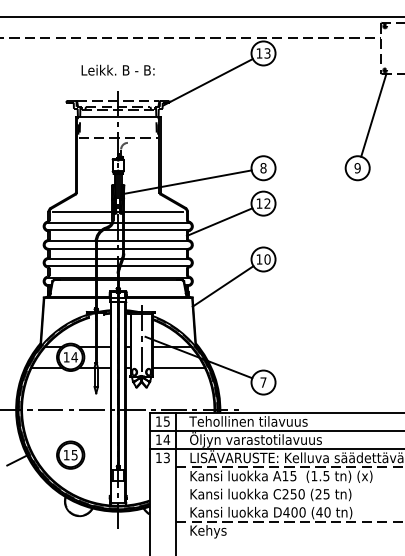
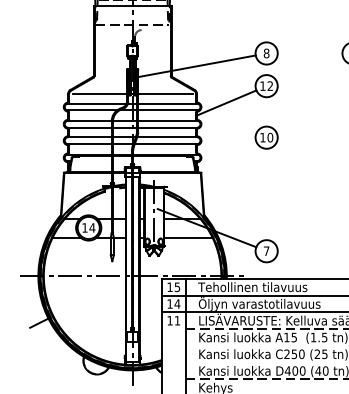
line: (222, 286) -> (228, 162), removed
part: (70, 454) -> (88, 317), removed
text: (166, 457) -> (177, 320), 13 -> 11

